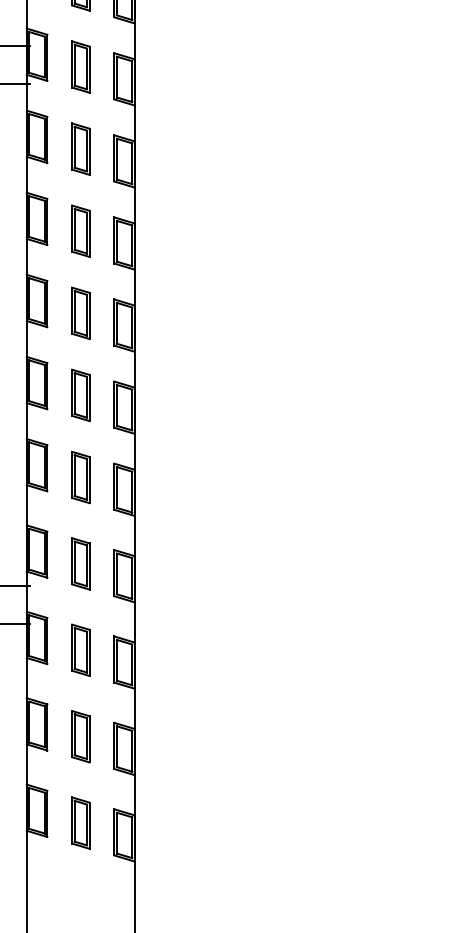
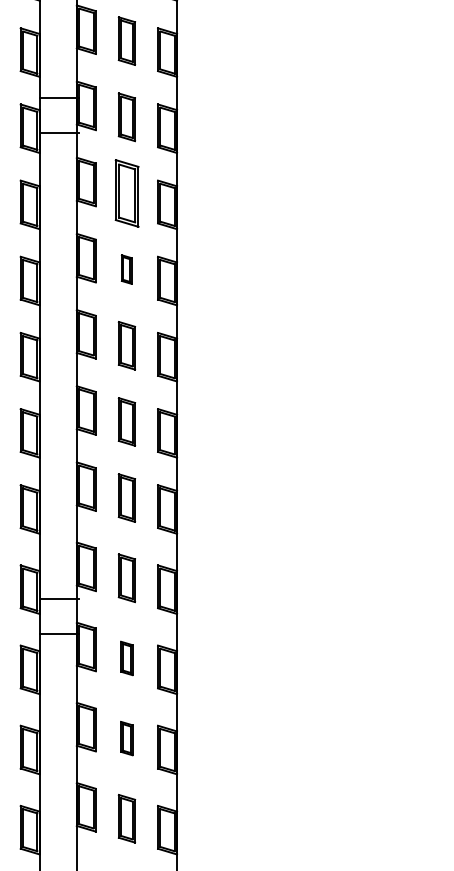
part: (80, 149) -> (126, 193), size x1.4
part: (80, 231) -> (126, 269), size x0.6
part: (80, 650) -> (126, 658), size x0.7
part: (80, 736) -> (126, 738), size x0.7

